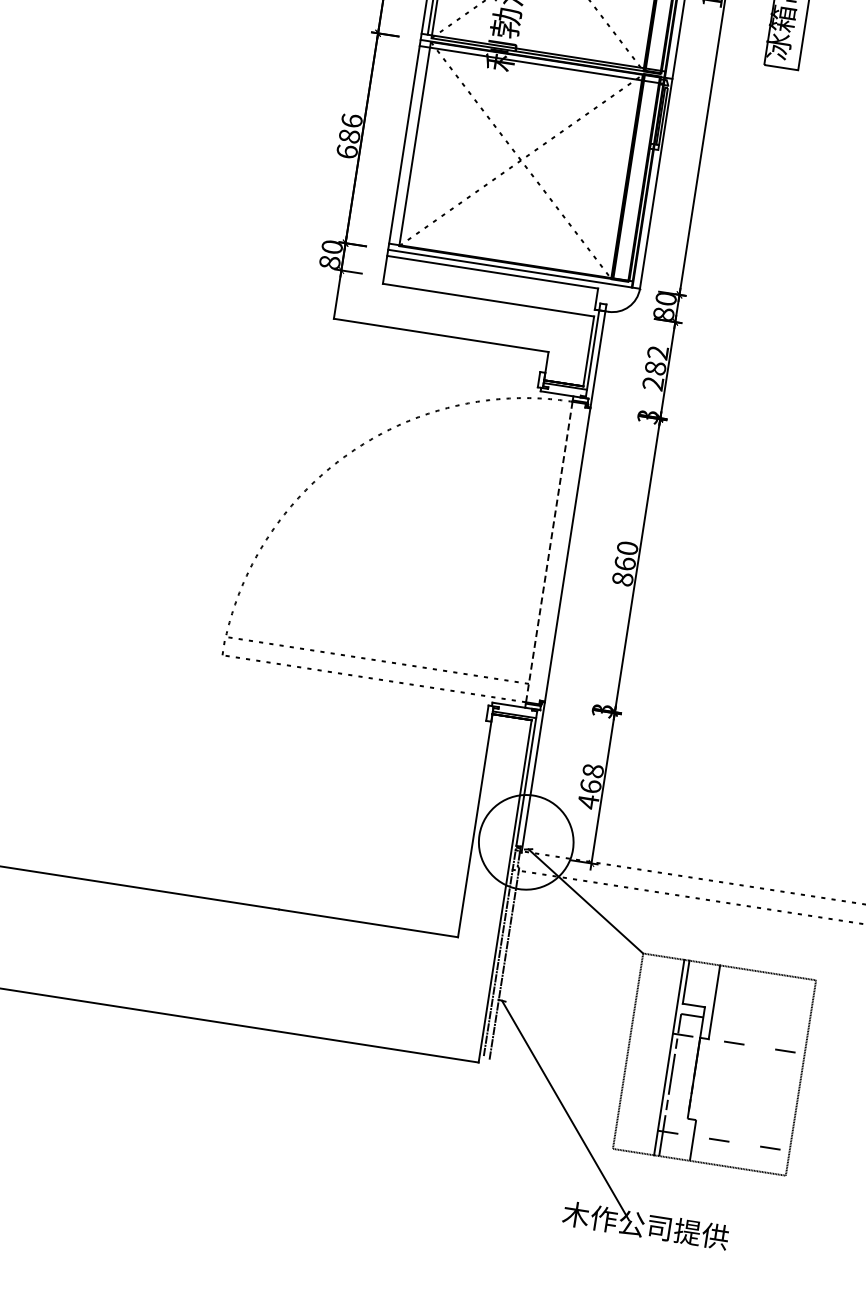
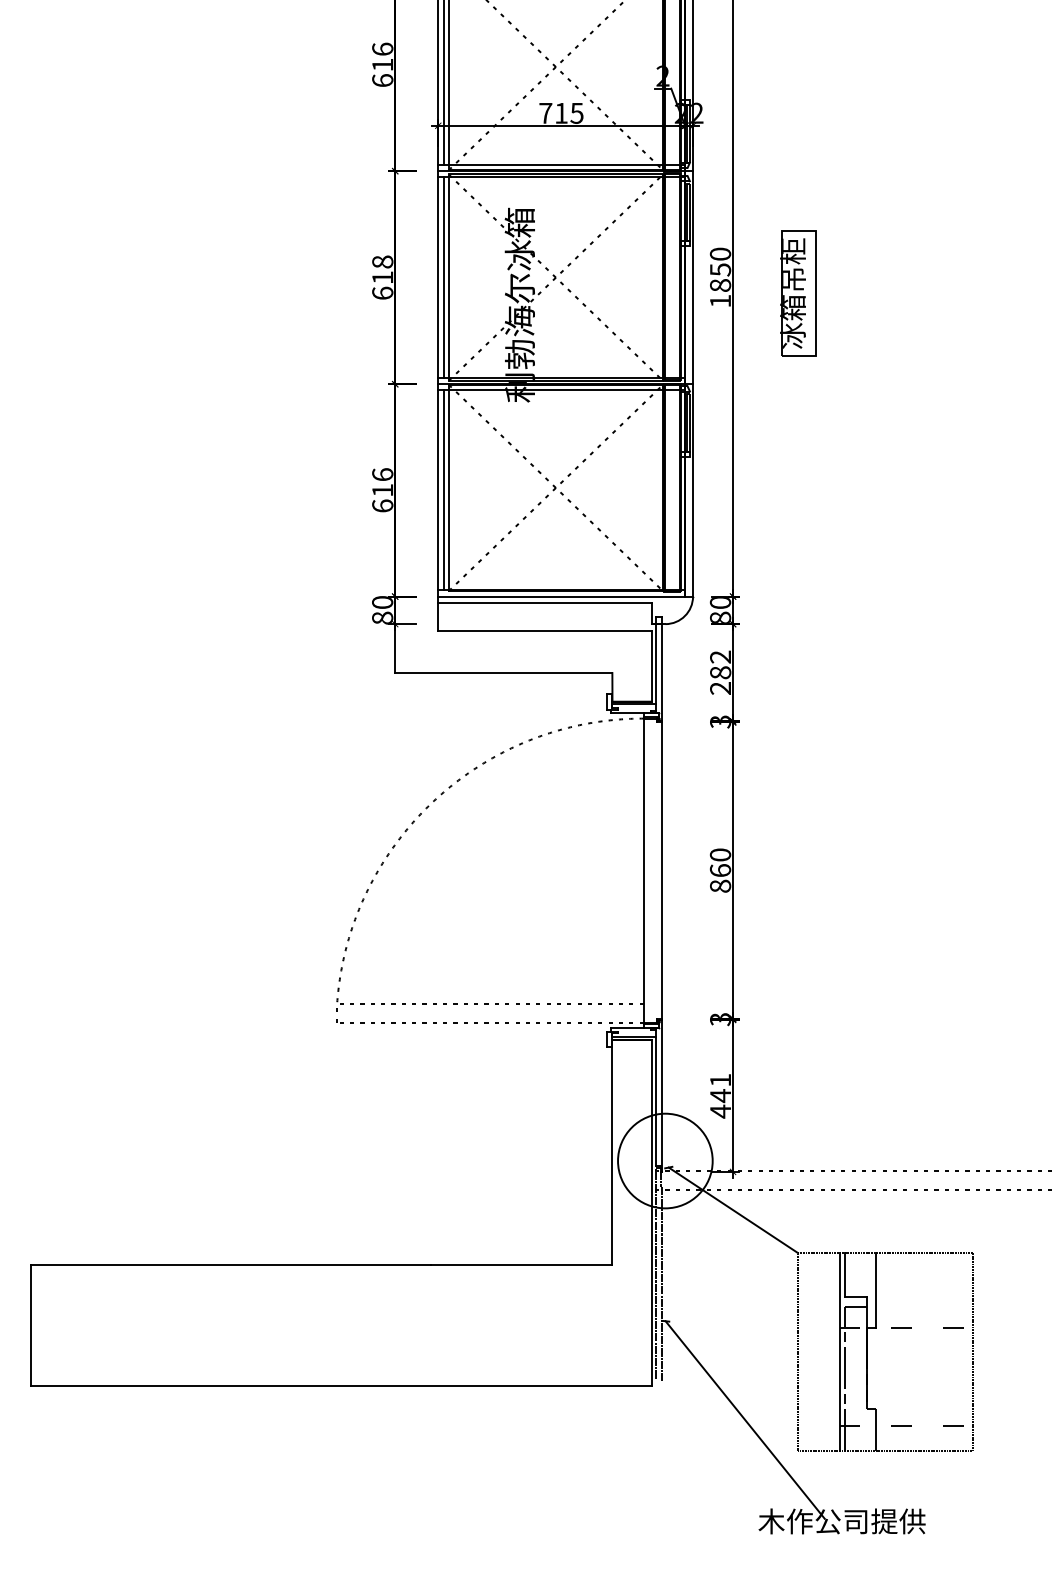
text: (349, 135) -> (382, 489), 686 -> 616
line: (410, 145) -> (444, 490), added
line: (548, 552) -> (643, 871), dashed -> solid
text: (591, 779) -> (720, 1088), 468 -> 441

